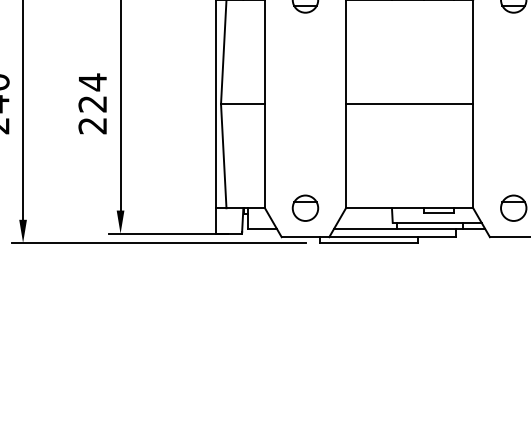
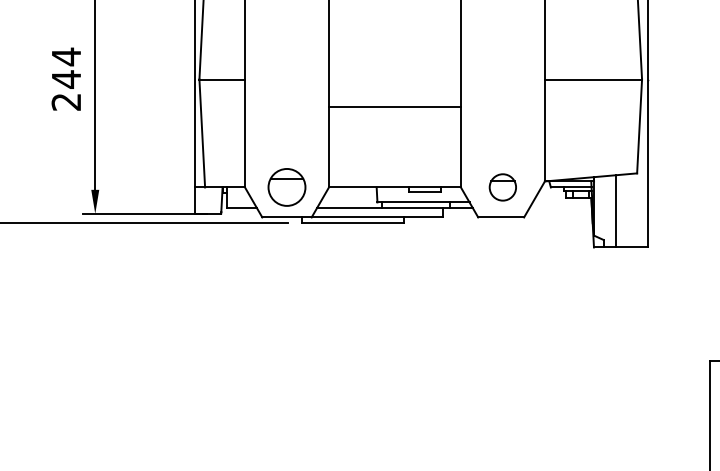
text: (91, 104) -> (65, 79), 224 -> 244
line: (409, 104) -> (394, 106), moved
part: (305, 208) -> (286, 187), size x1.4

